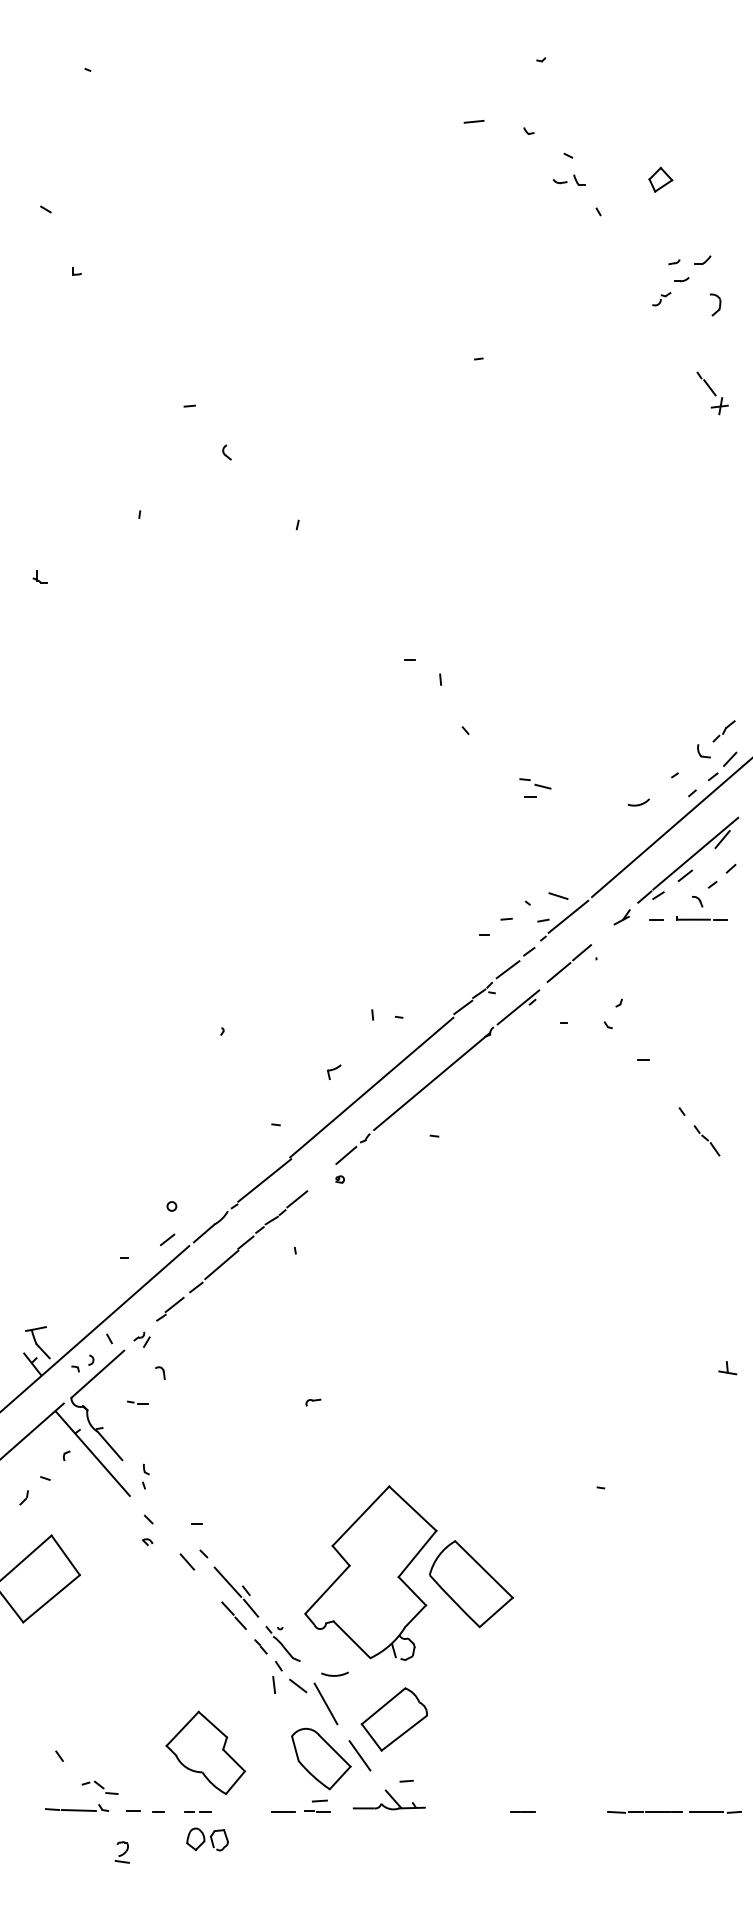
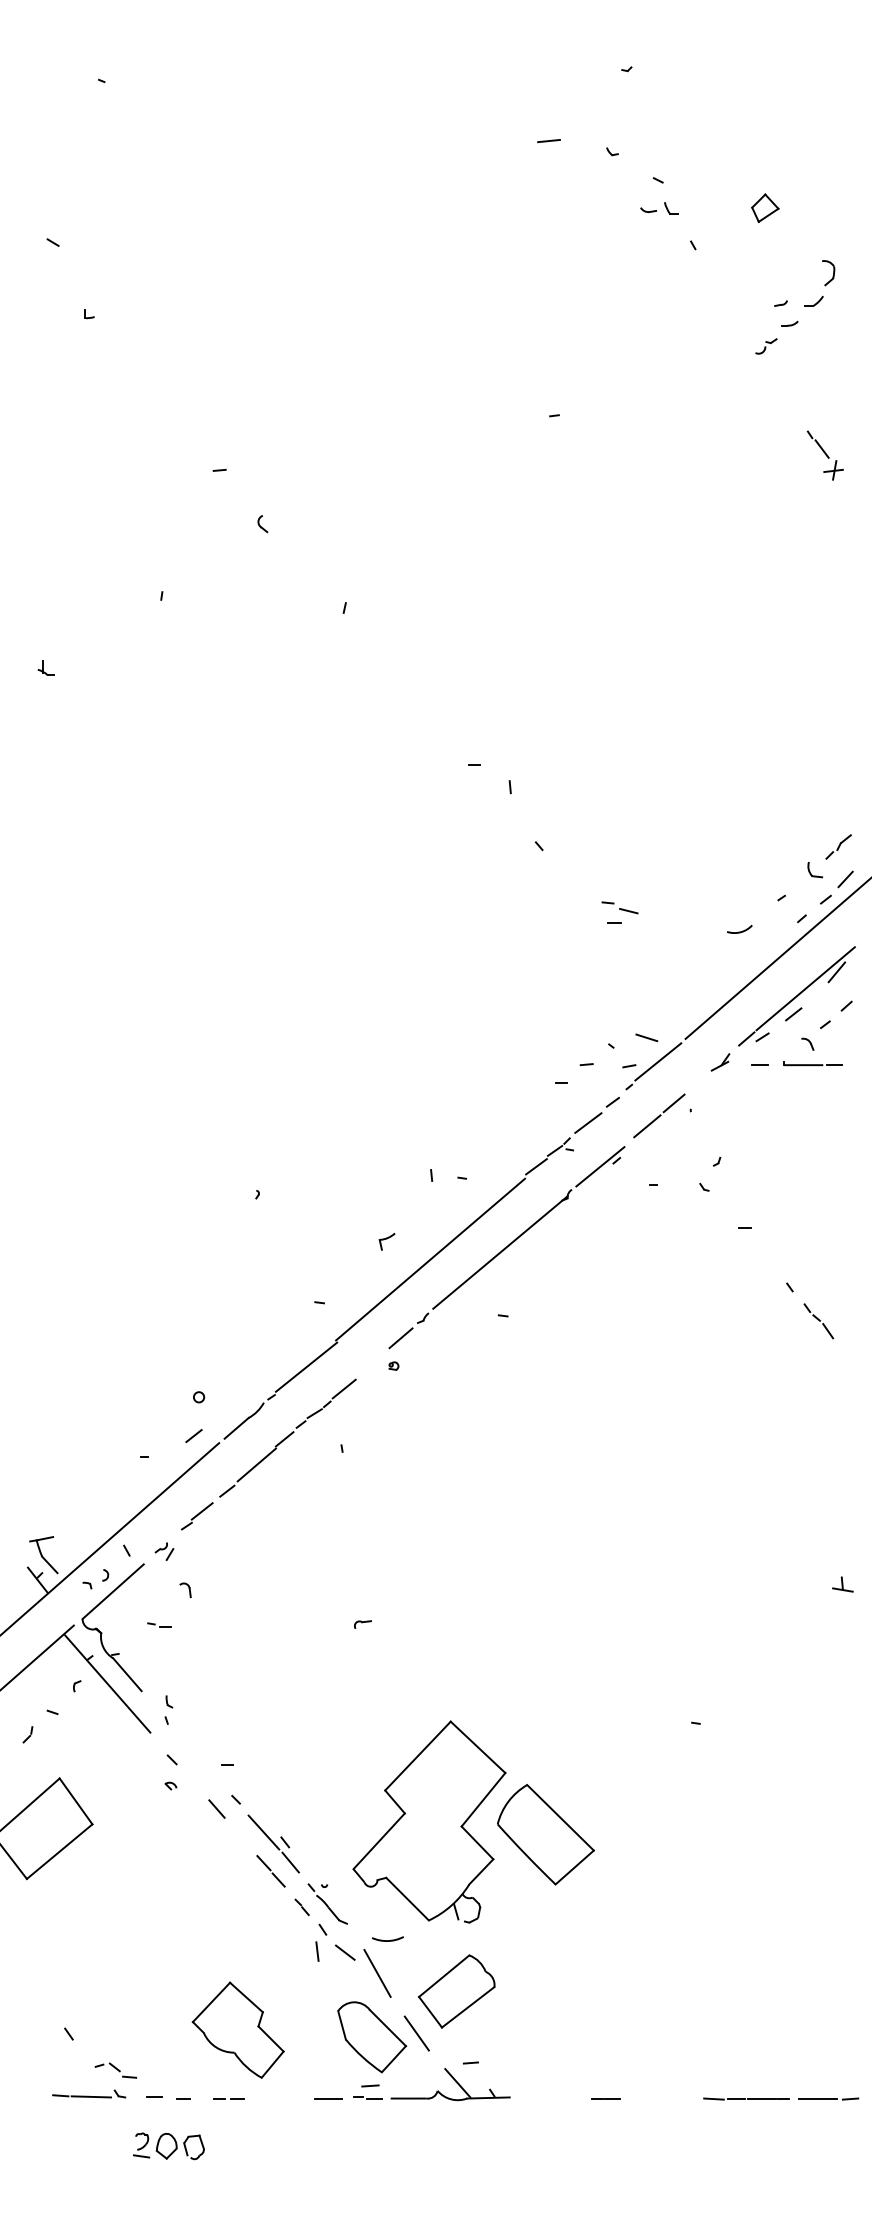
part: (715, 305) -> (828, 273), moved
part: (389, 1799) -> (450, 2084), size x1.43
part: (206, 1839) -> (179, 2146), moved

